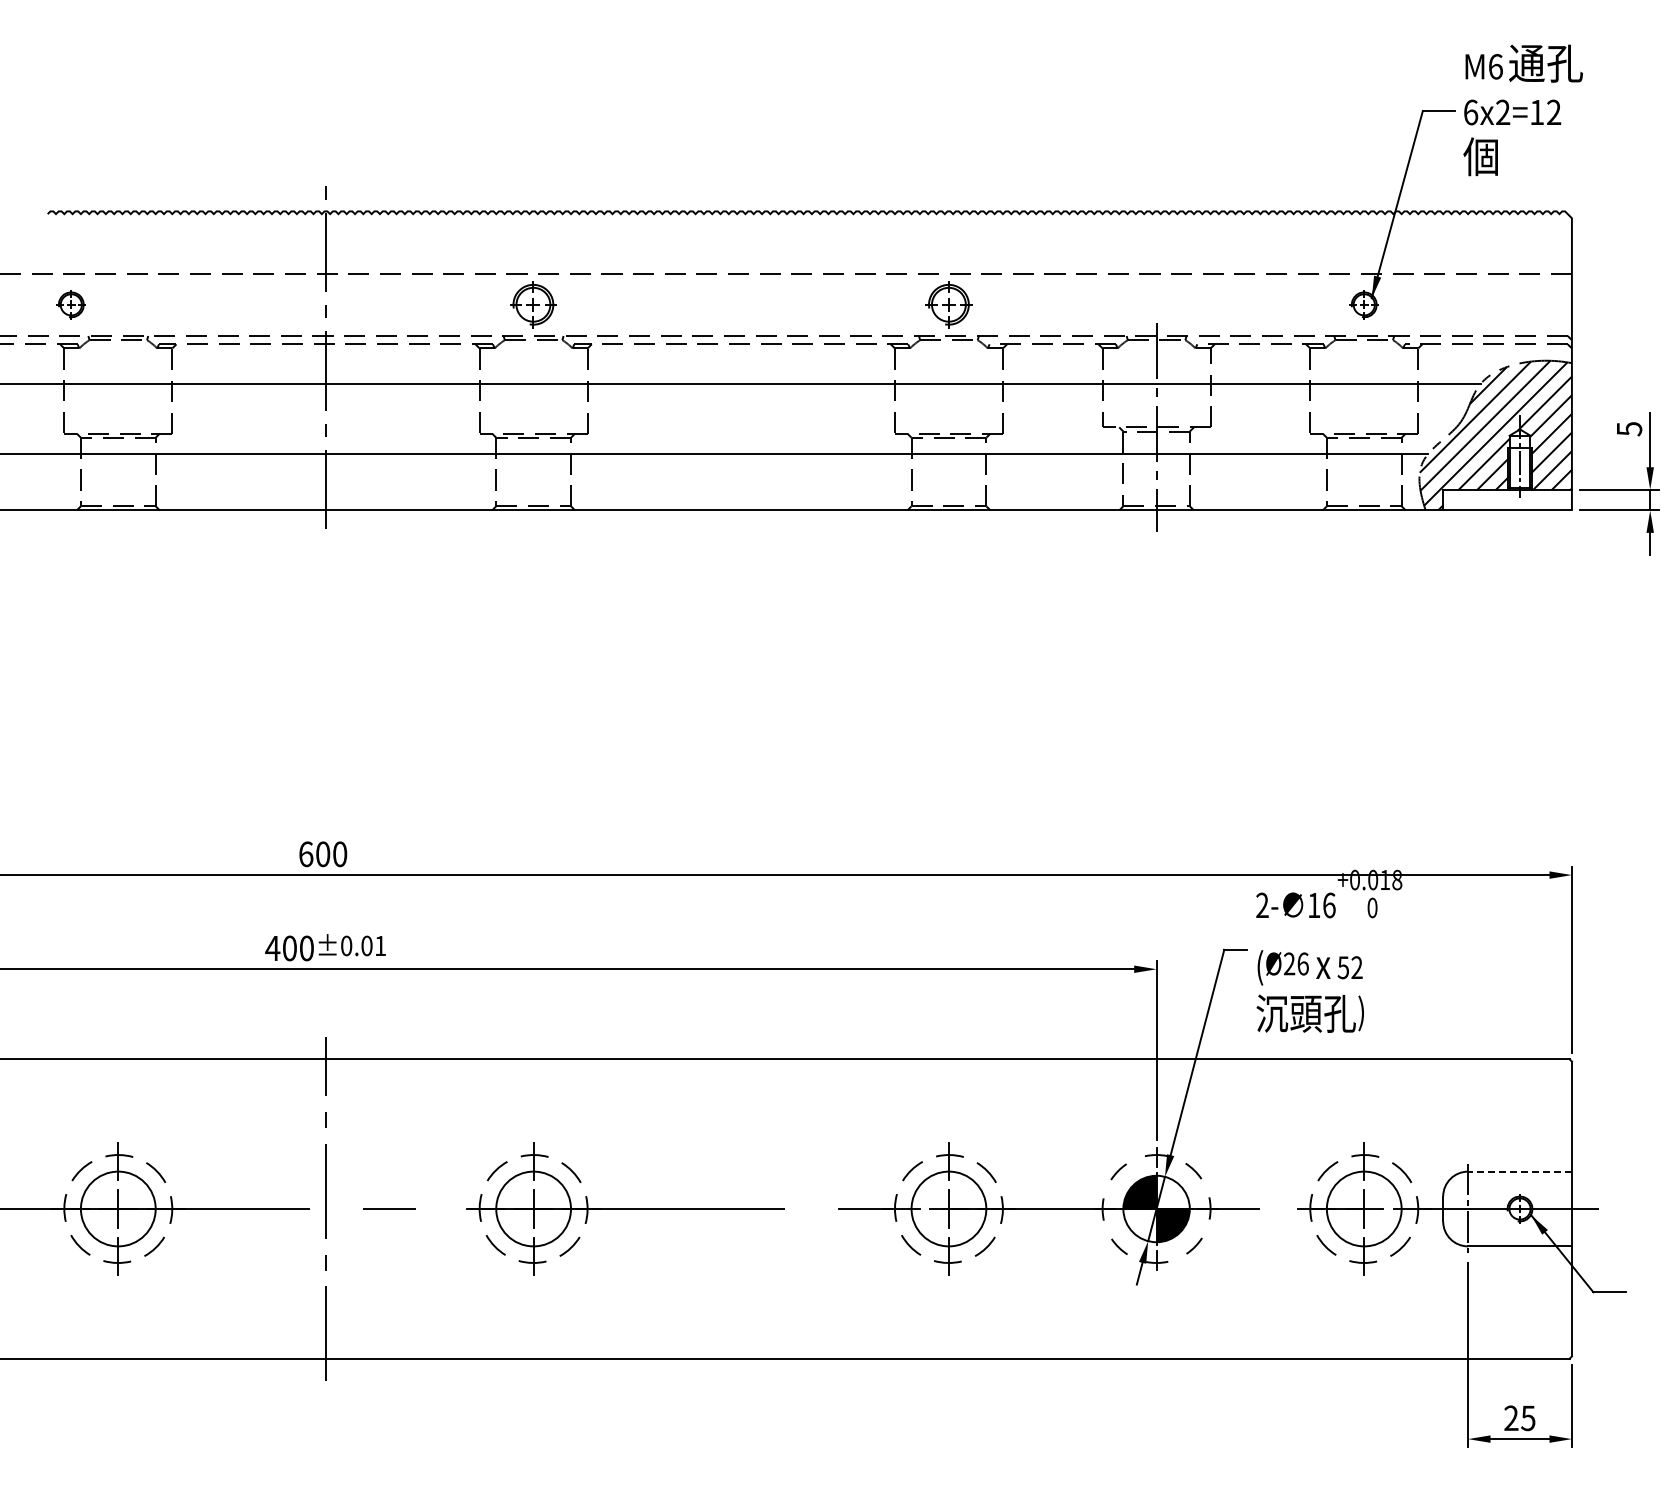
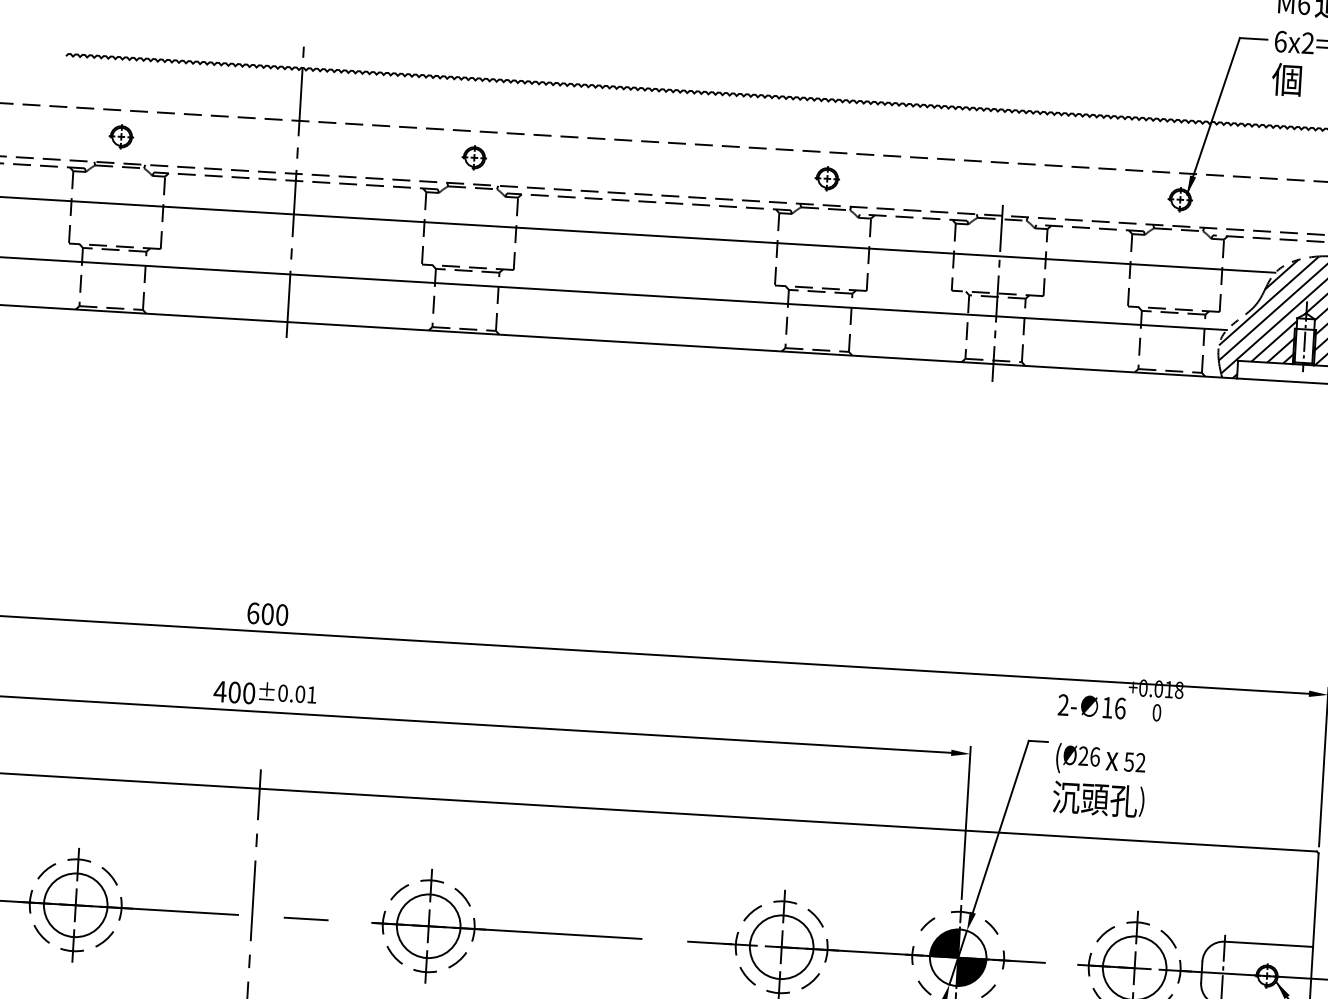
part: (70, 304) -> (120, 136), moved
part: (533, 304) -> (474, 157), size x0.62
part: (948, 304) -> (826, 178), size x0.62
line: (1520, 1171) -> (1269, 944), dashed -> solid

